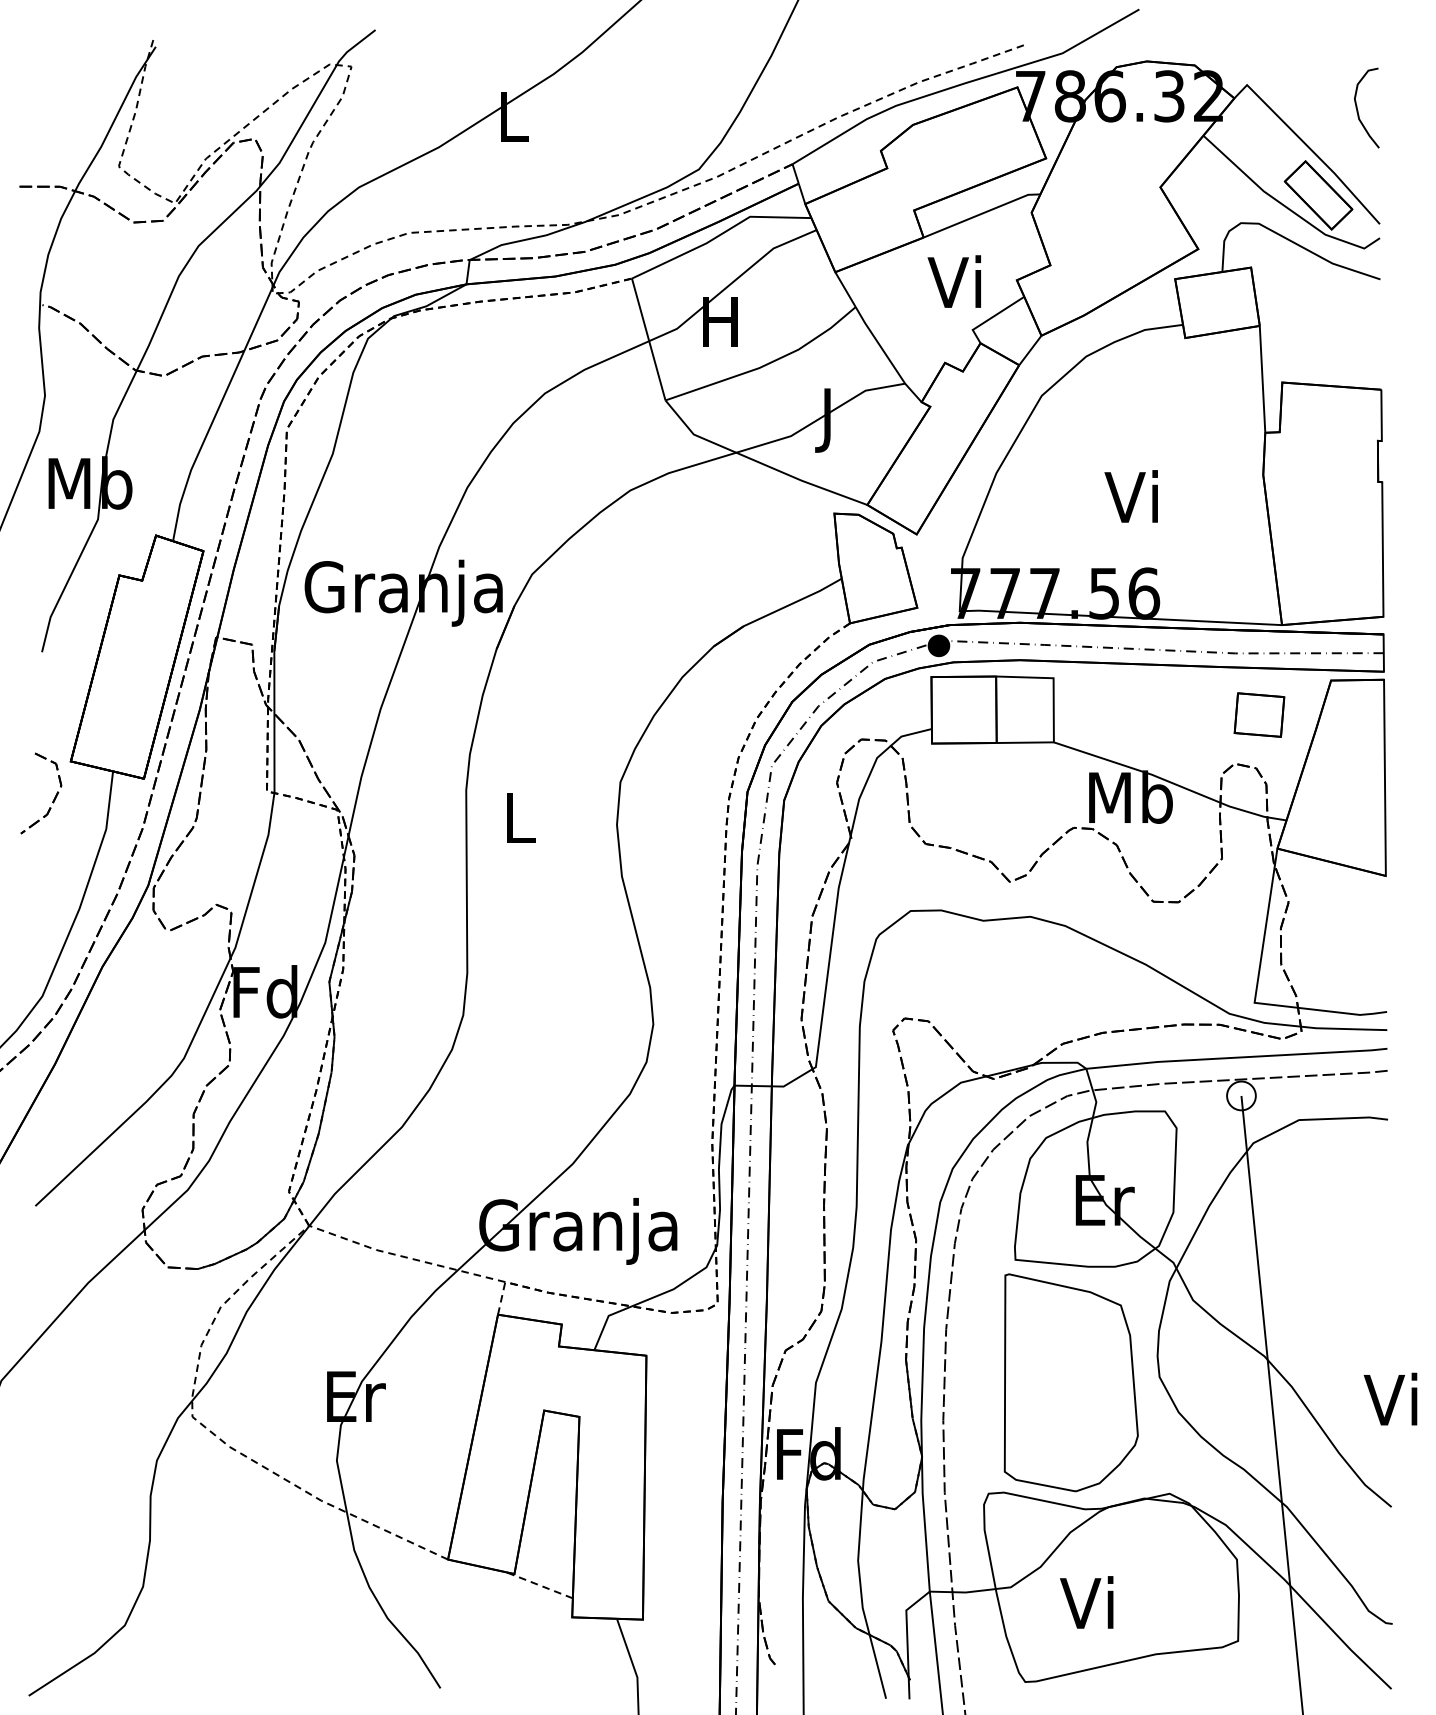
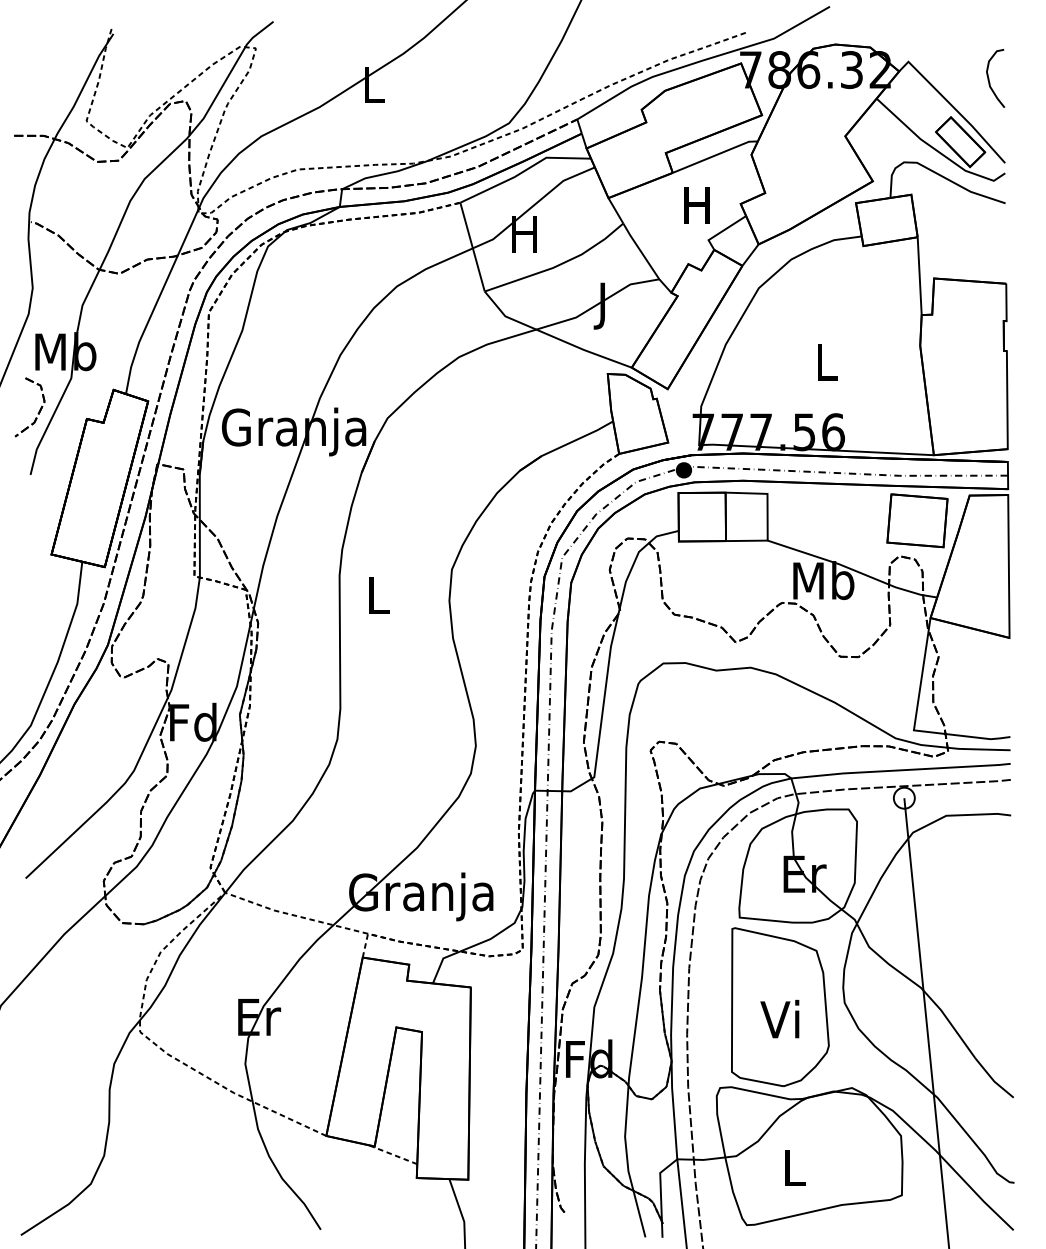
text: (954, 281) -> (695, 204), Vi -> H
text: (1130, 496) -> (823, 361), Vi -> L
part: (1259, 714) -> (917, 520), size x1.67
part: (53, 799) -> (38, 411), moved
text: (1390, 1398) -> (779, 1018), moved
text: (1086, 1602) -> (791, 1167), Vi -> L

